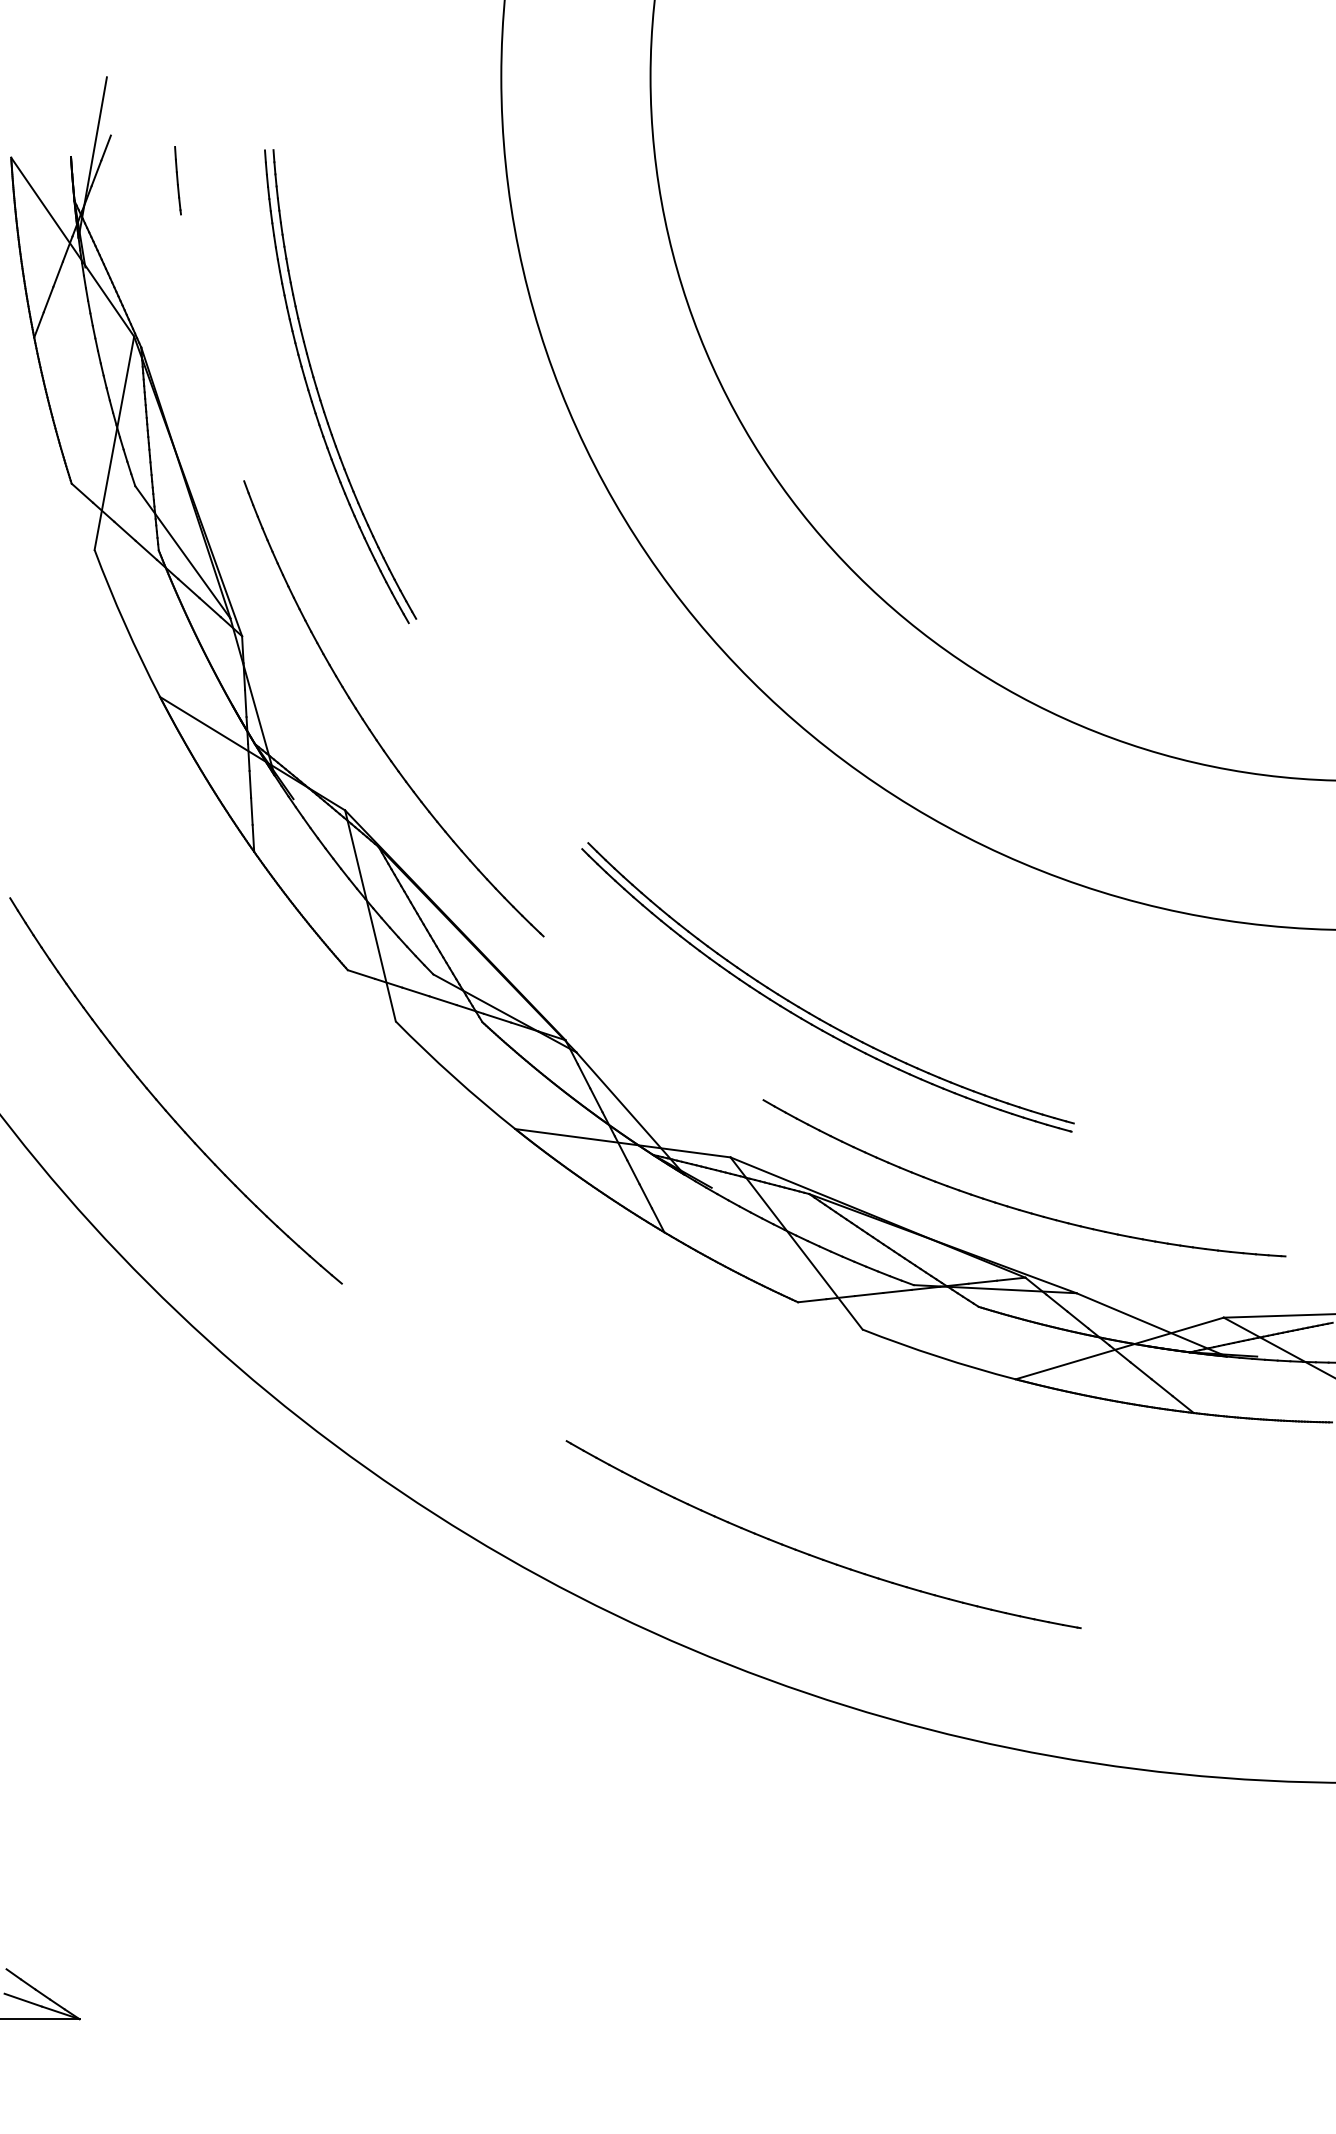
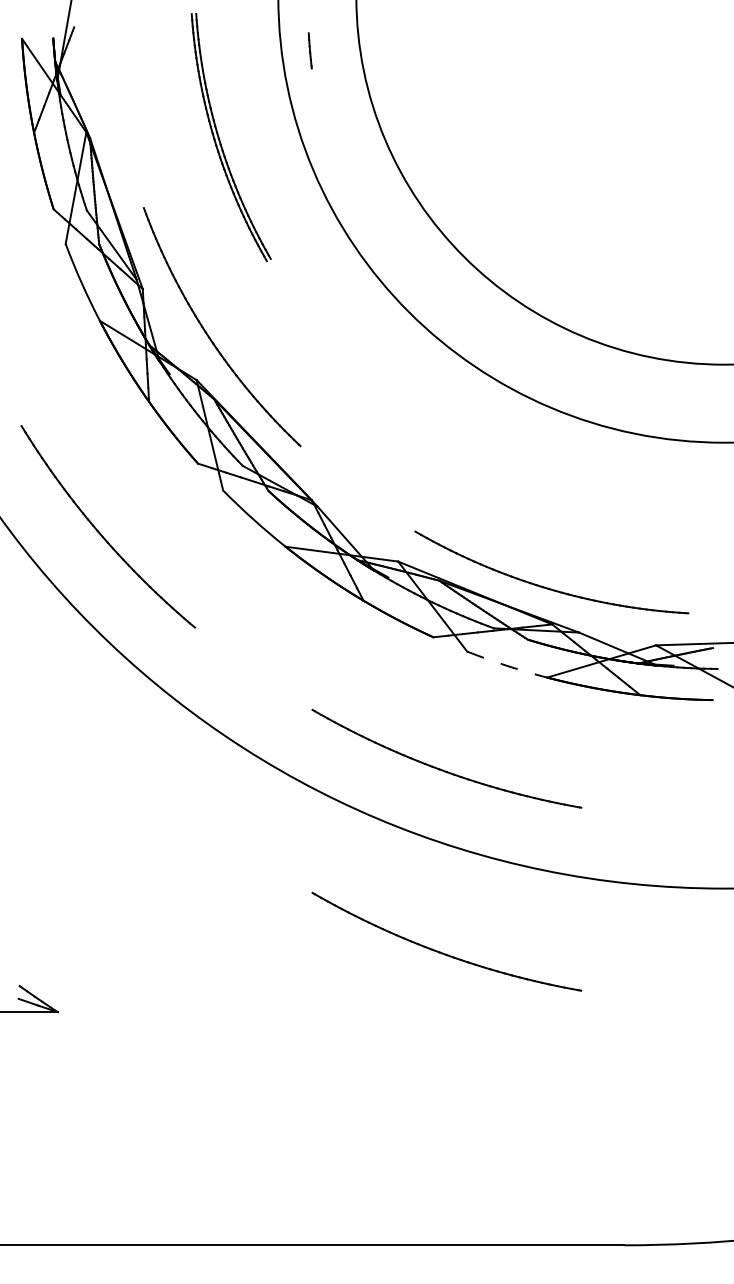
line: (176, 179) -> (309, 50), moved
part: (319, 390) -> (220, 139), moved
part: (811, 1011) -> (440, 485), removed
arc: (937, 1356) -> (506, 665), solid -> dashed
part: (817, 1905) -> (443, 952), added

